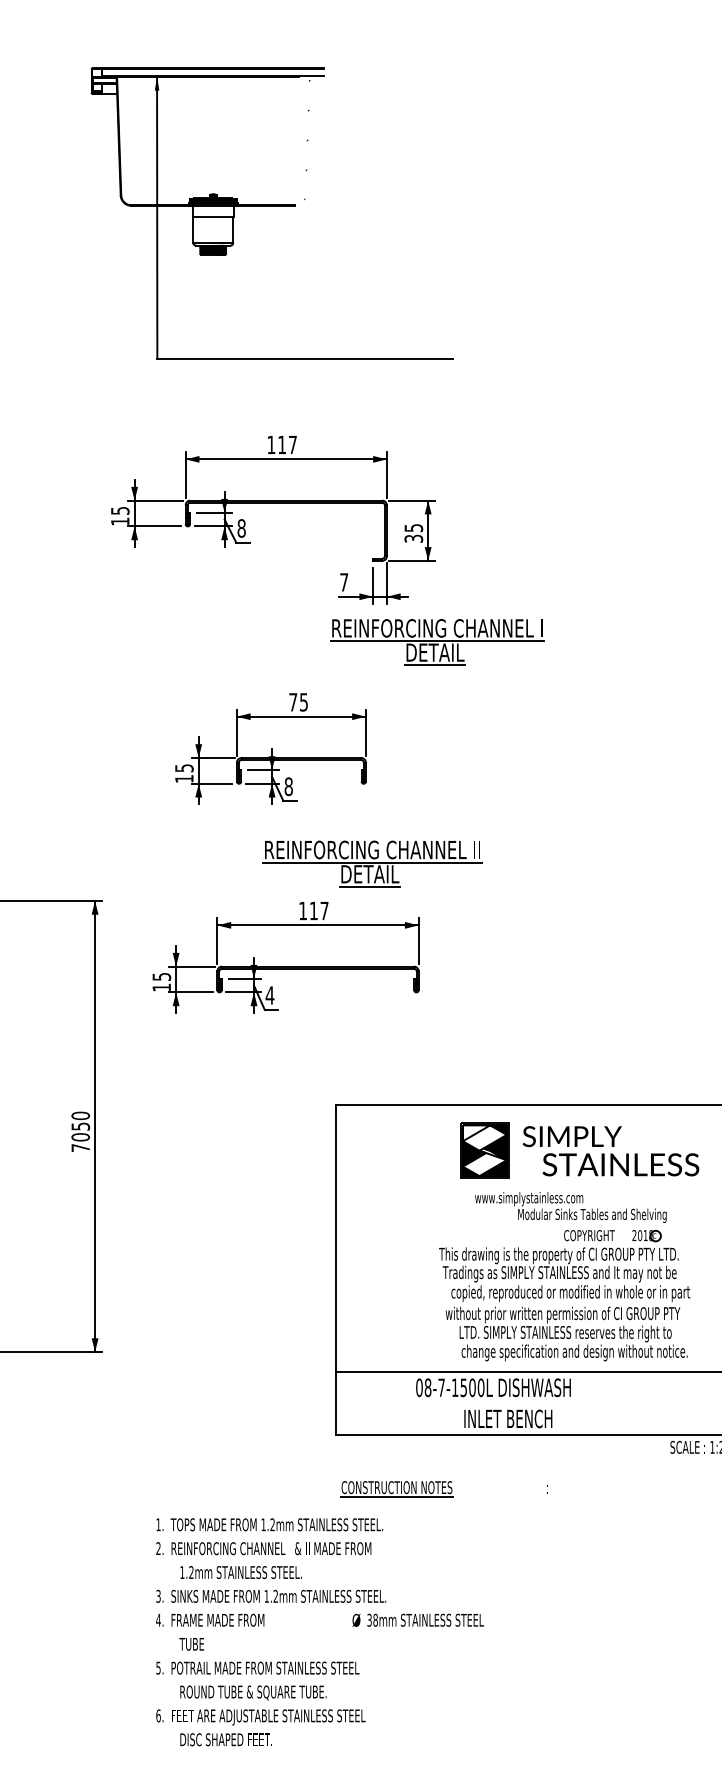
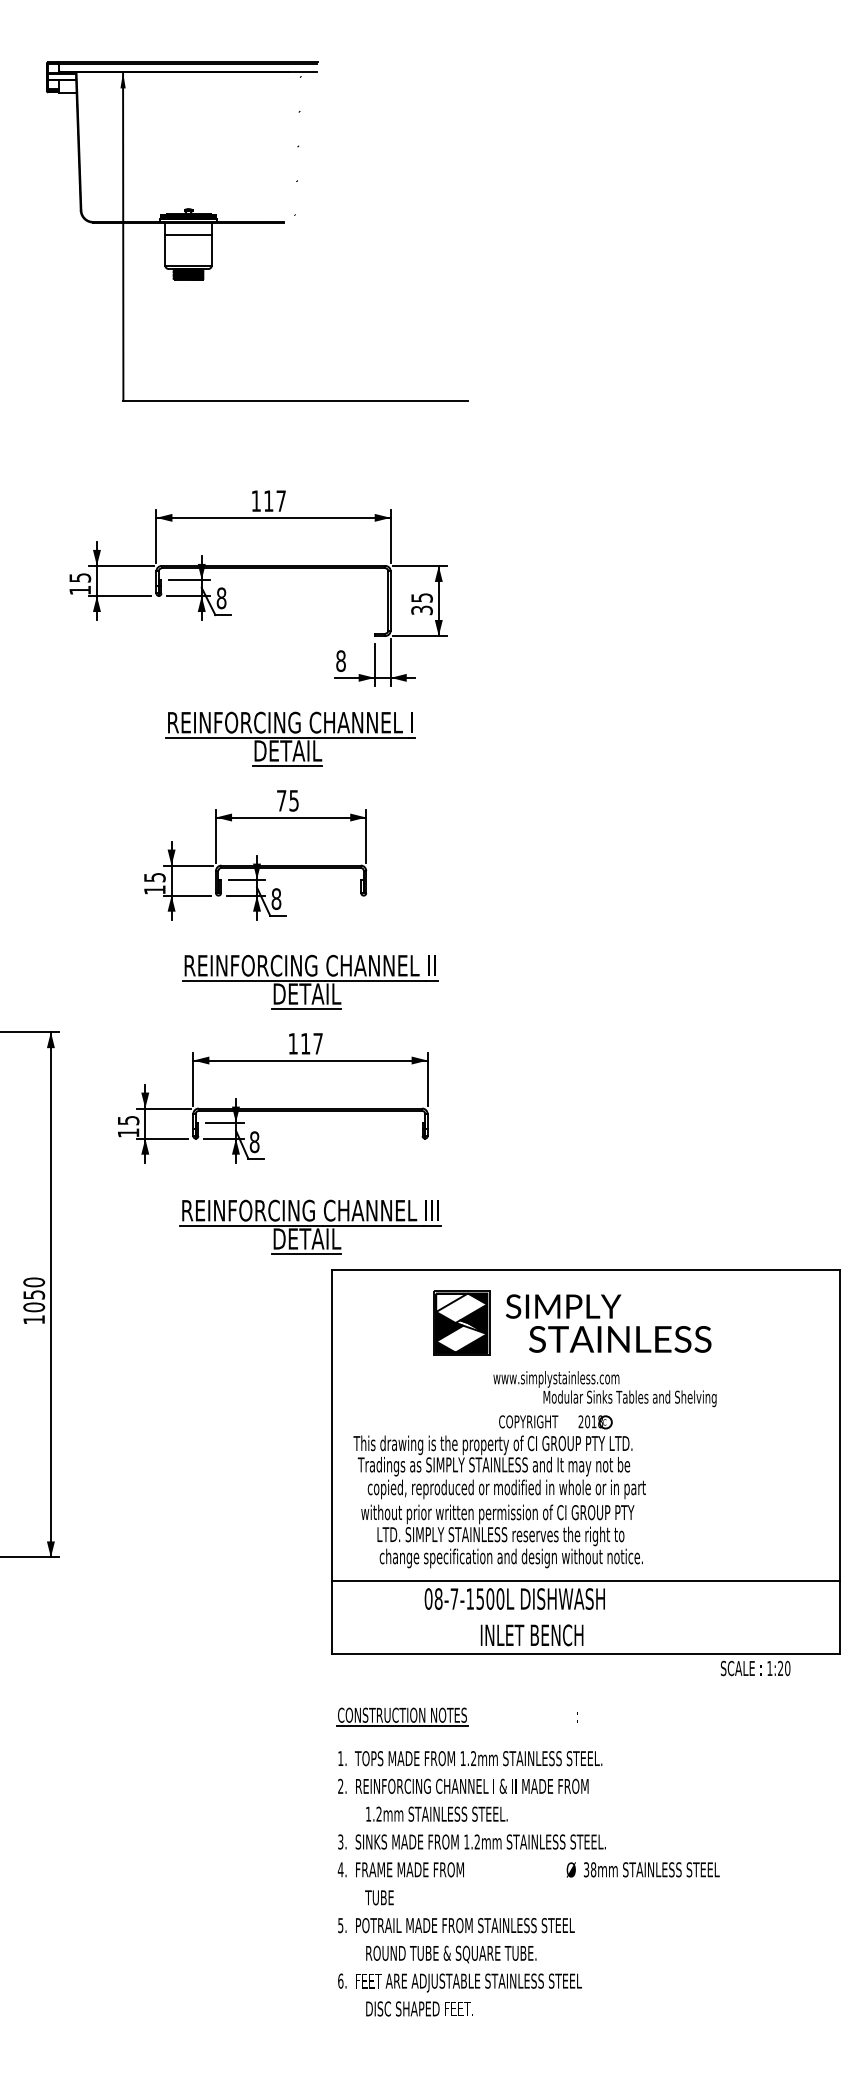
text: (343, 582) -> (340, 661), 7 -> 8
part: (437, 641) -> (290, 738), moved
part: (372, 863) -> (310, 981), moved
text: (269, 995) -> (254, 1142), 4 -> 8
part: (318, 1067) -> (310, 1226), added
text: (80, 1147) -> (33, 1319), 7050 -> 1050
part: (579, 1150) -> (572, 1322), moved
part: (564, 1295) -> (499, 1491), moved
text: (319, 1632) -> (528, 1883), moved

